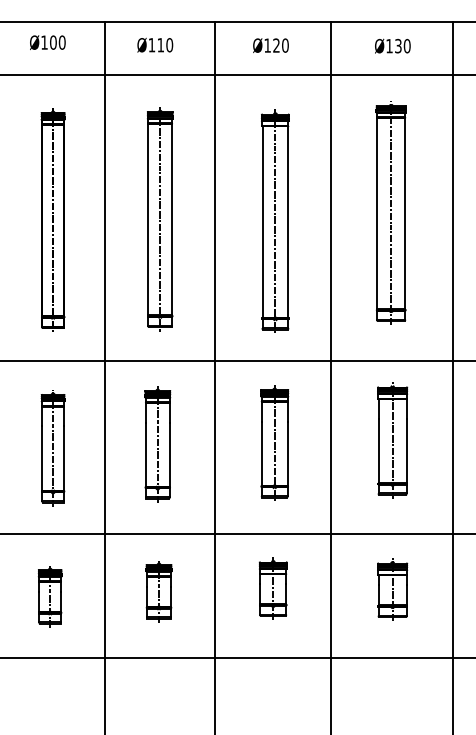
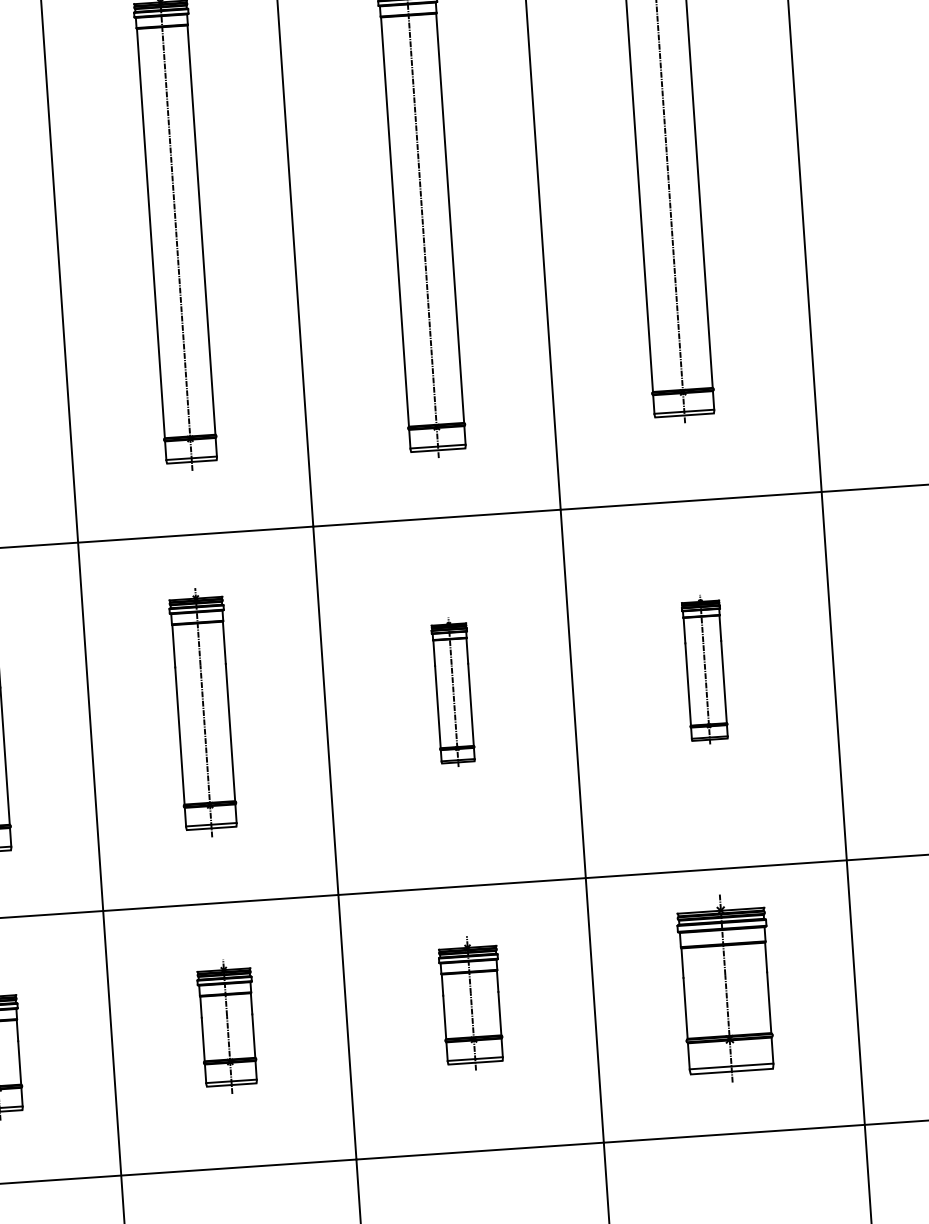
part: (392, 440) -> (704, 669), size x0.6
part: (274, 442) -> (452, 691), size x0.6
part: (392, 589) -> (726, 988), size x1.4

